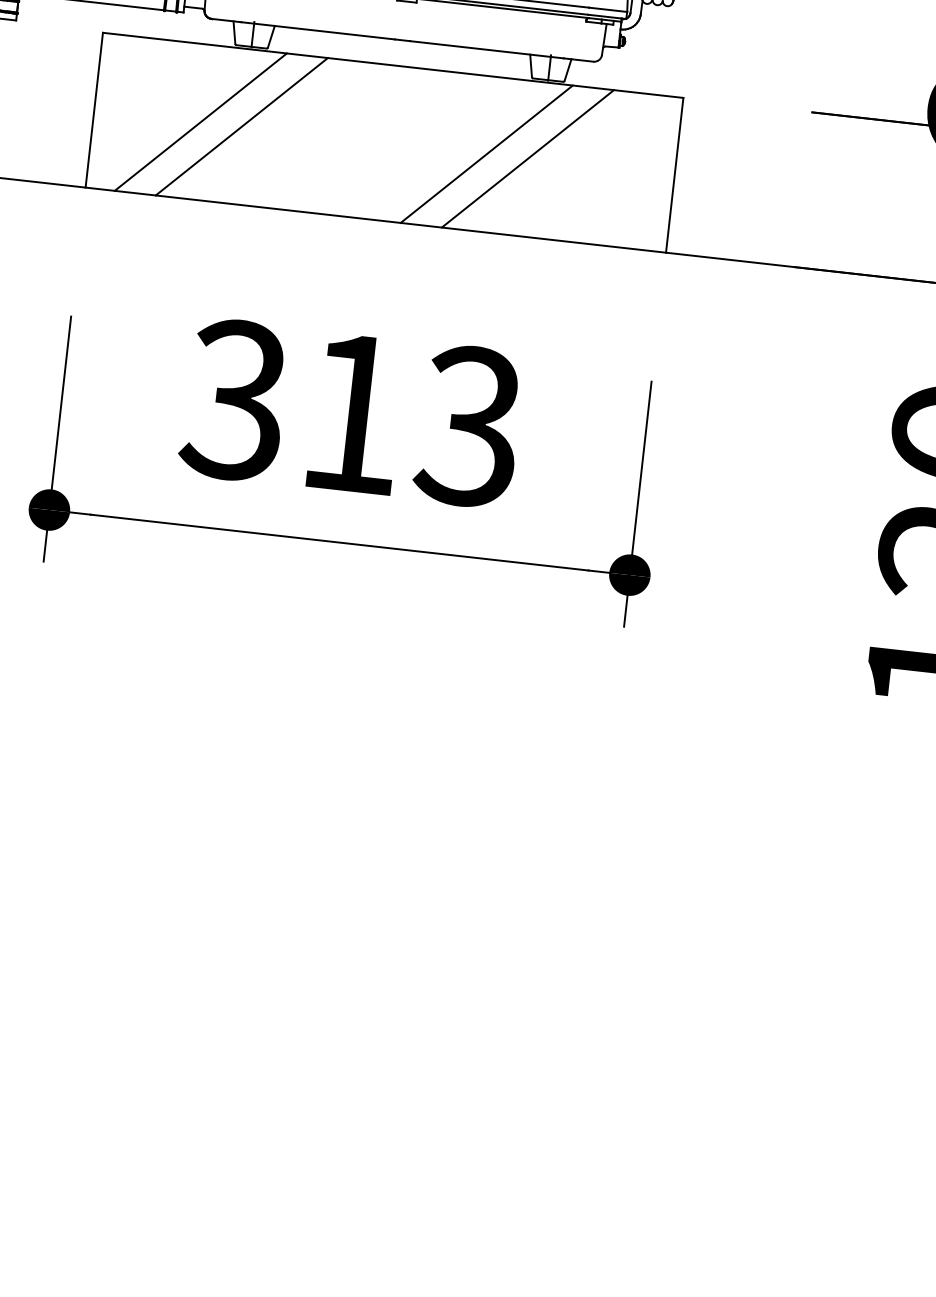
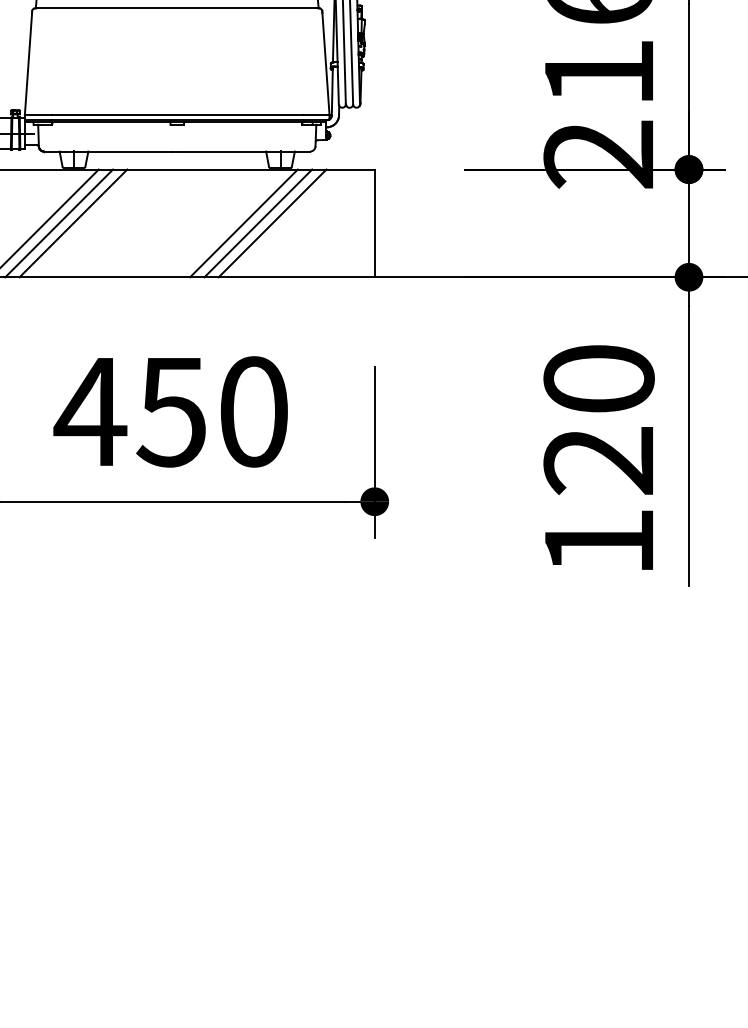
line: (221, 124) -> (59, 223), added
line: (507, 156) -> (258, 223), added
text: (350, 412) -> (170, 411), 313 -> 450

